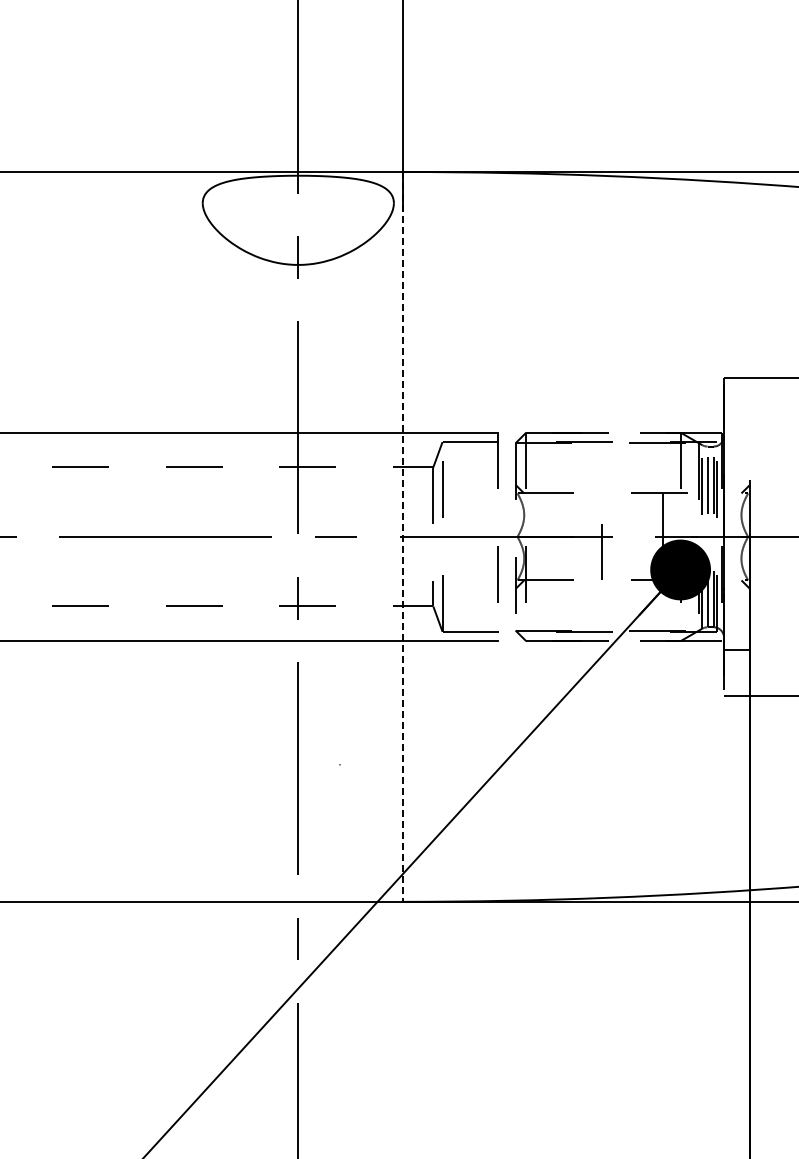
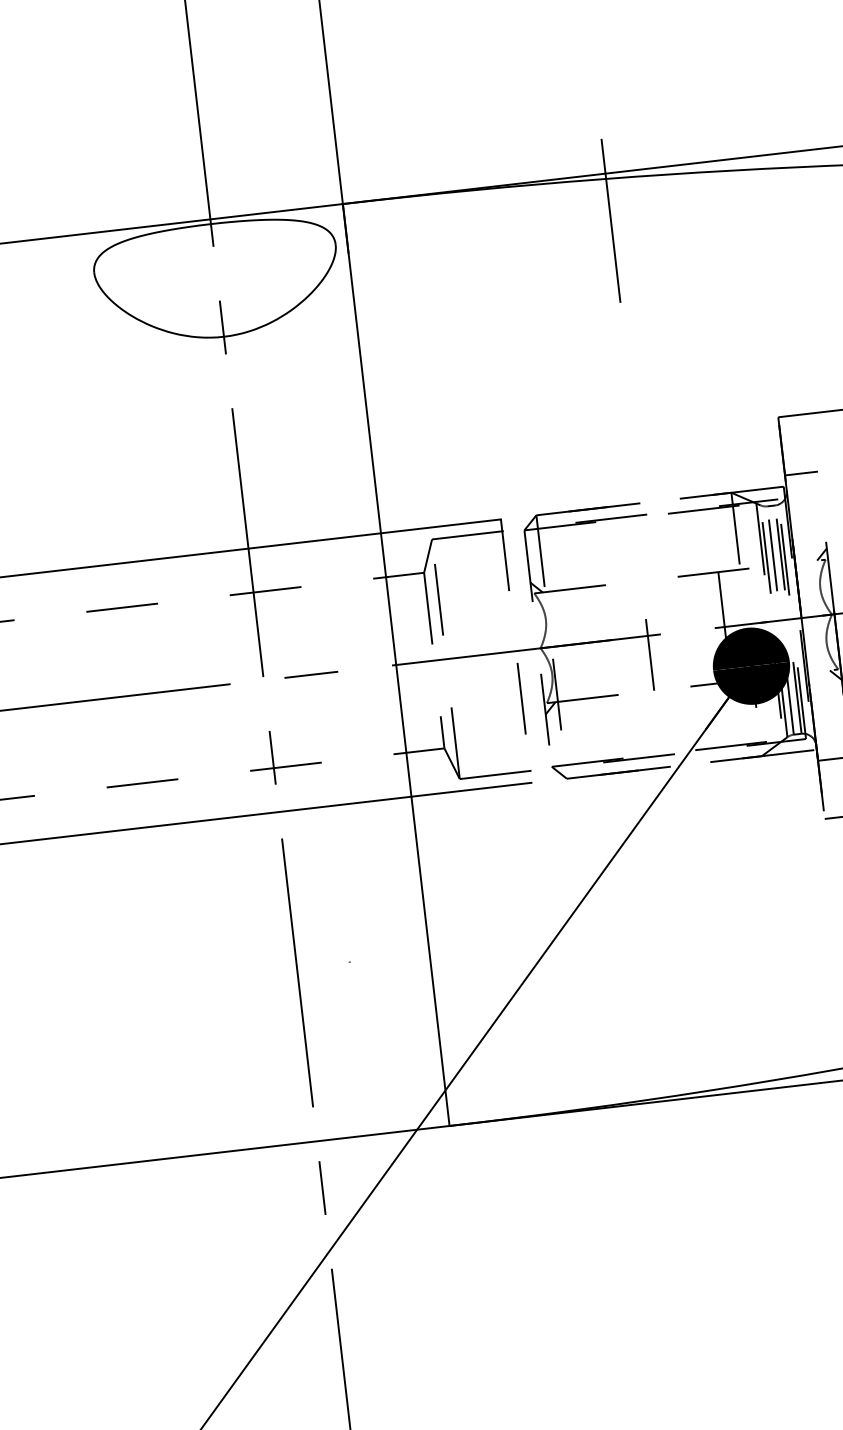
line: (611, 209) -> (611, 220), added
line: (737, 423) -> (801, 472), added
line: (403, 536) -> (396, 664), dashed -> solid

